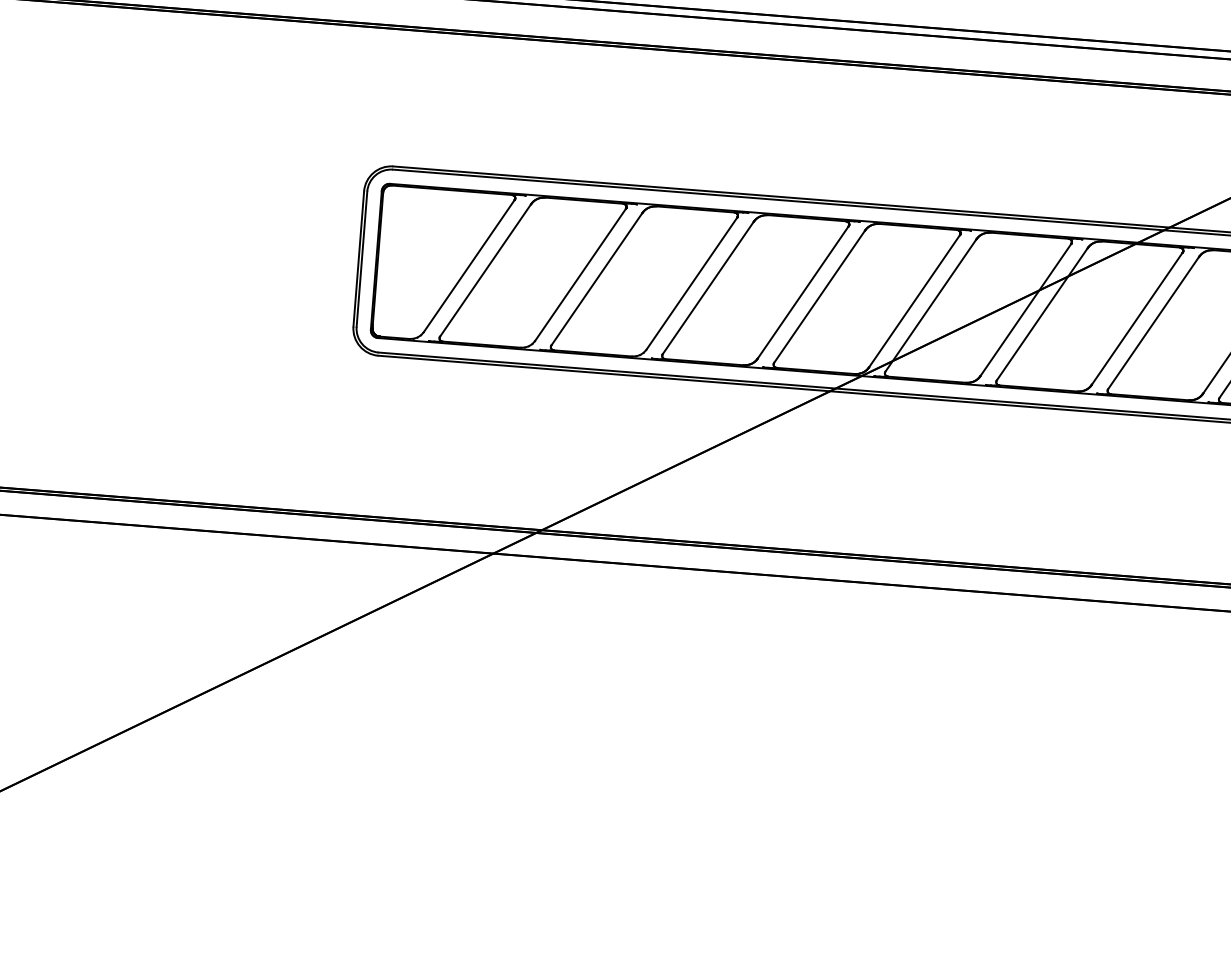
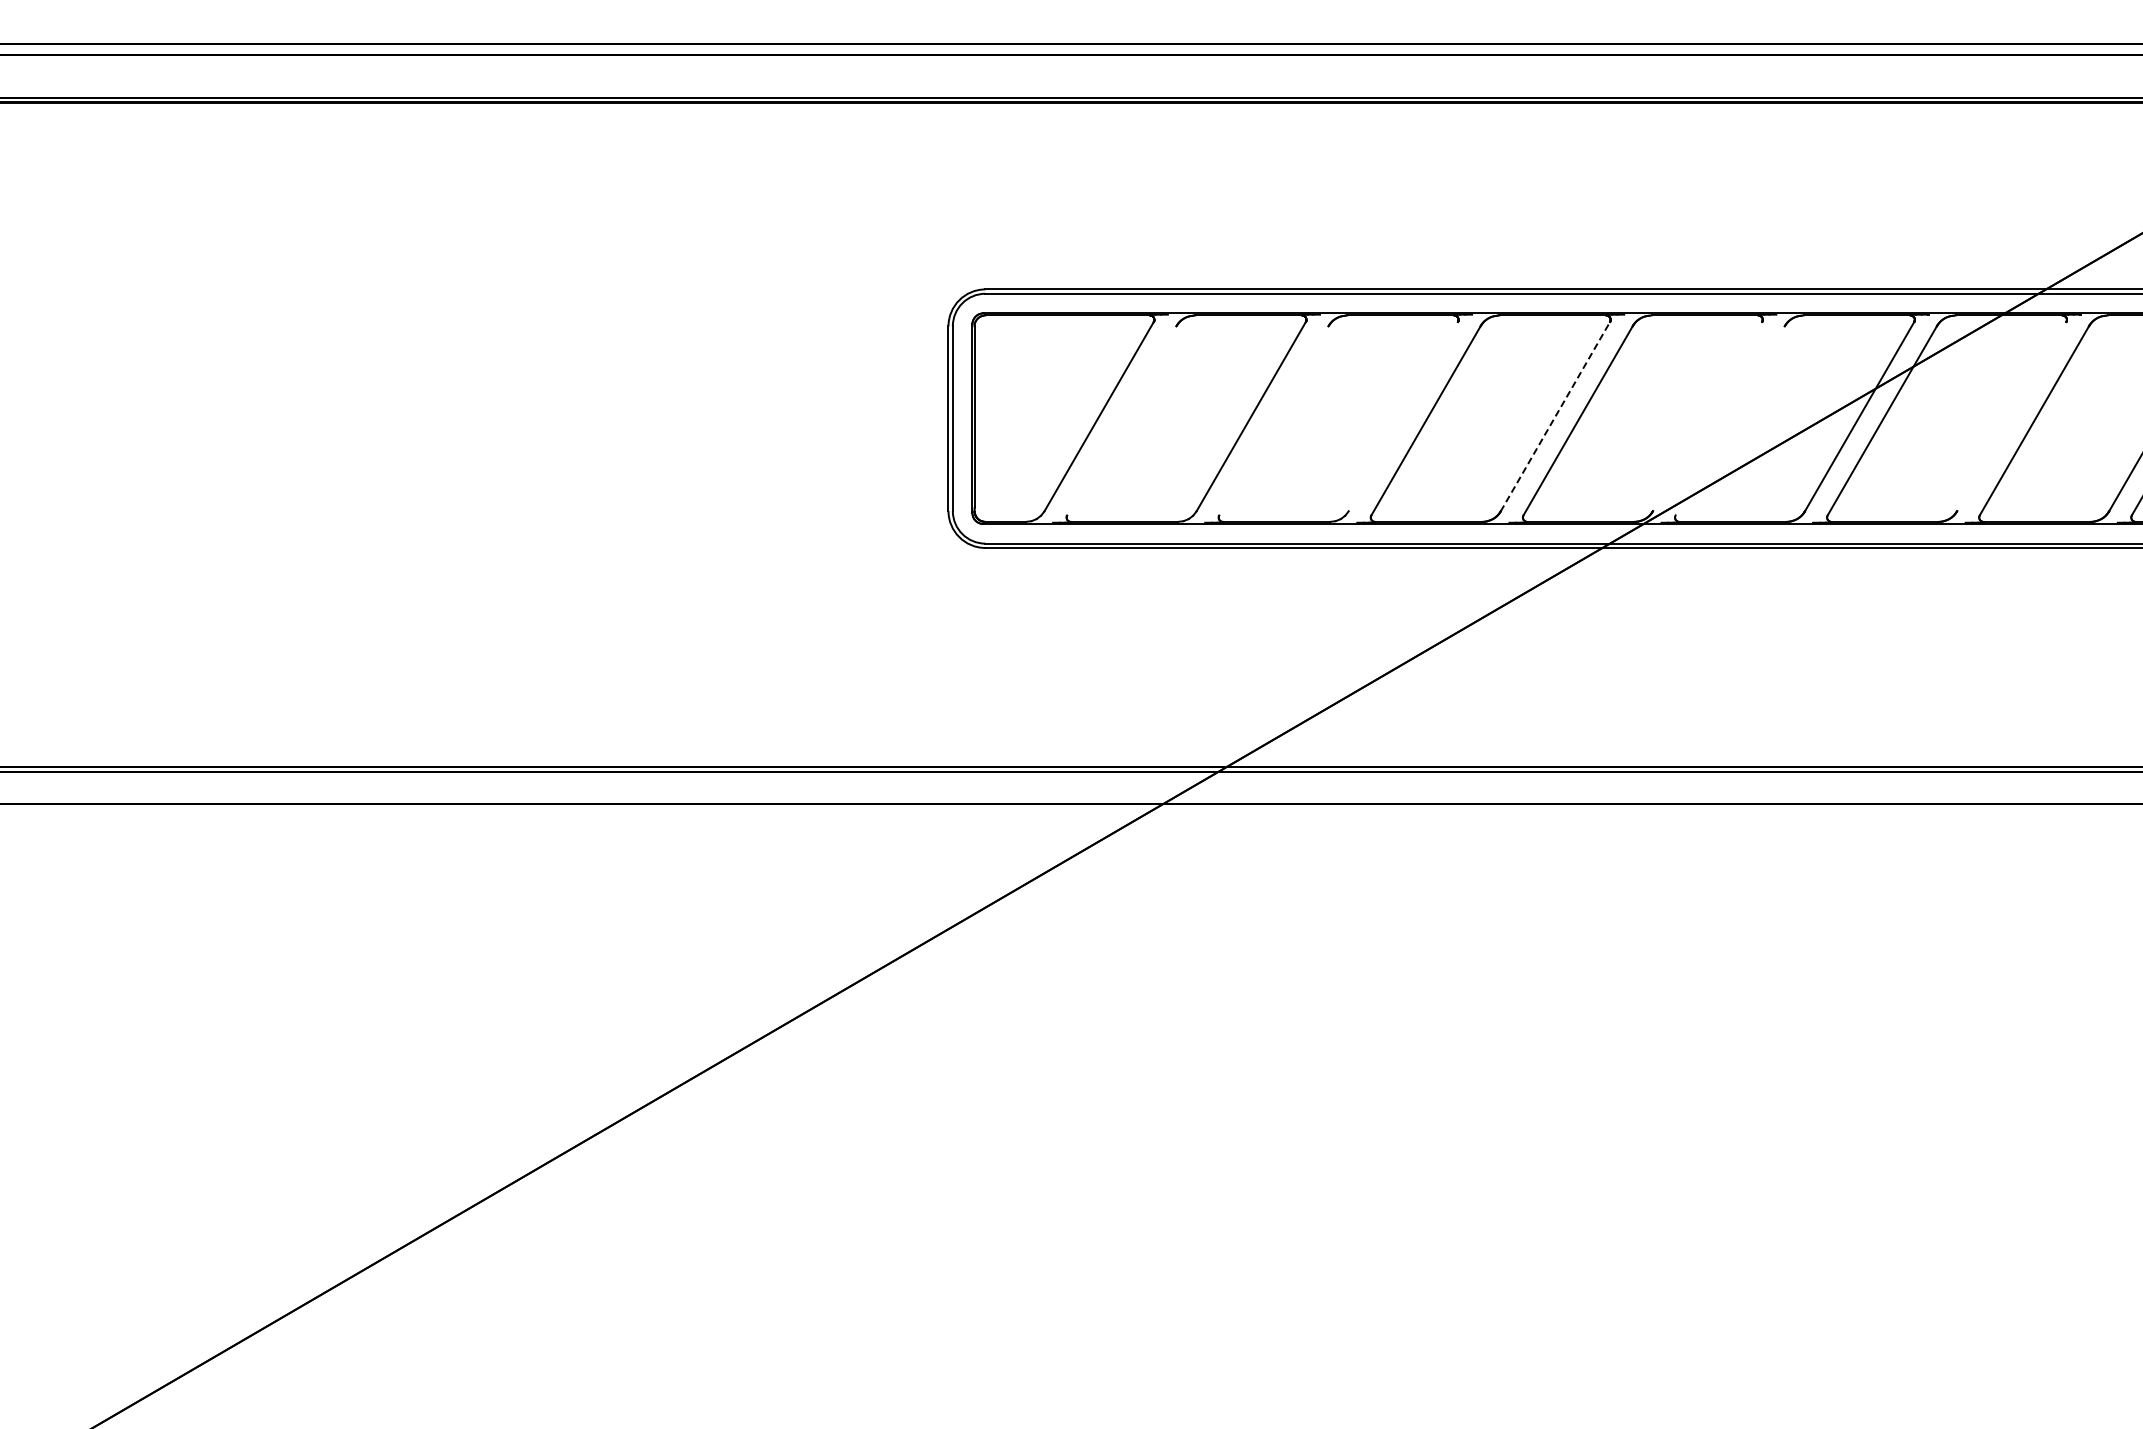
line: (485, 270) -> (1121, 420), removed
line: (596, 279) -> (1273, 420), removed
line: (692, 283) -> (1403, 416), removed
line: (803, 292) -> (1555, 416), solid -> dashed
line: (914, 301) -> (1707, 416), removed
line: (931, 305) -> (1730, 420), removed
line: (1137, 318) -> (2011, 416), removed

